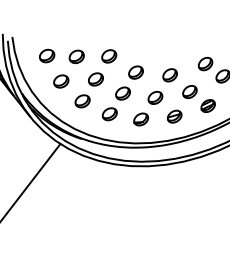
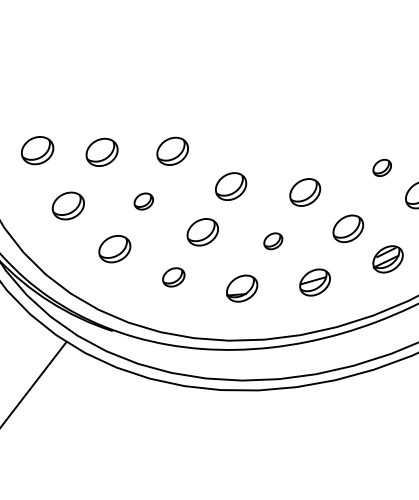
part: (205, 63) -> (382, 166), size x0.6
part: (95, 79) -> (142, 201), size x0.6
part: (155, 97) -> (273, 240), size x0.6
part: (109, 114) -> (173, 277), size x0.7

